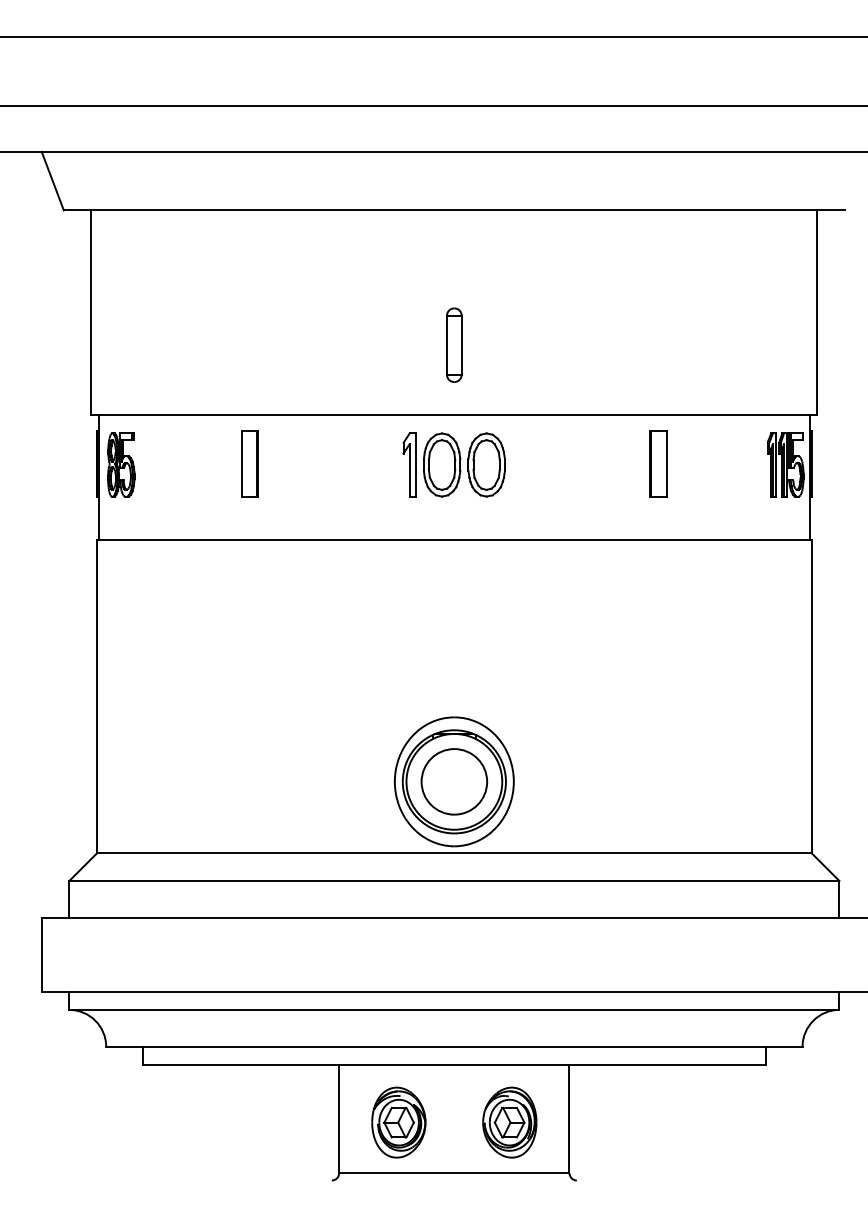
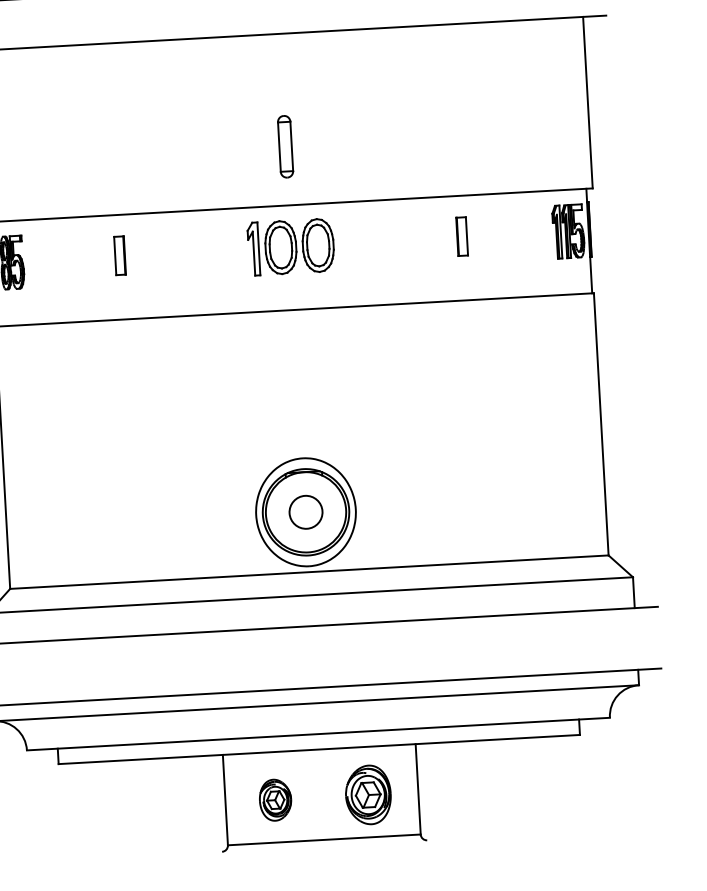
part: (249, 463) -> (119, 255), size x0.7
part: (658, 463) -> (462, 236), size x0.7
circle: (454, 781) -> (306, 512), size x0.6
part: (398, 1122) -> (275, 800), size x0.7

